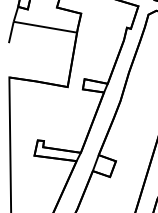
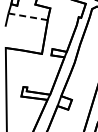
line: (45, 26) -> (28, 16), solid -> dashed

